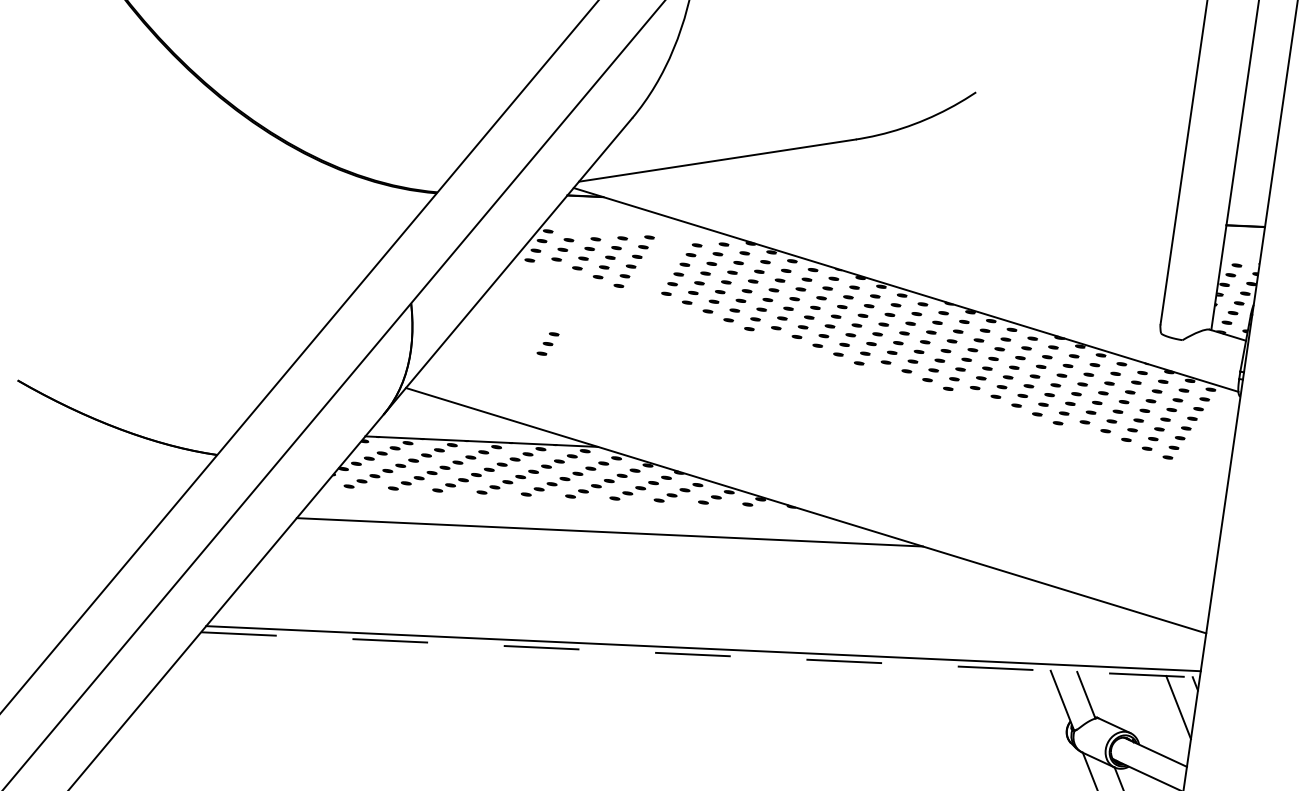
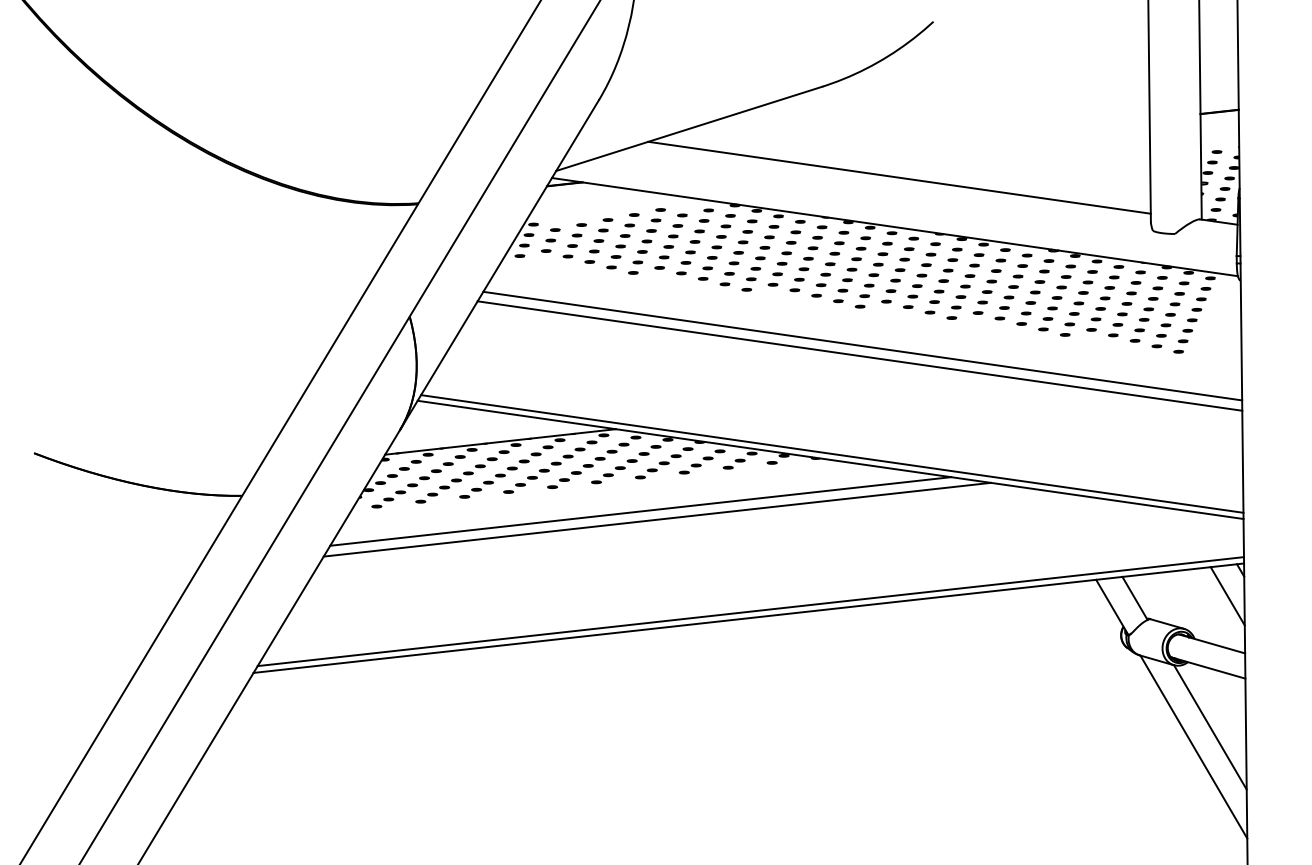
line: (918, 241) -> (899, 177), added
part: (657, 265) -> (646, 241), added
part: (547, 343) -> (550, 335), removed
line: (855, 402) -> (862, 345), added
line: (850, 411) -> (859, 355), added
line: (808, 504) -> (832, 453), added
line: (625, 542) -> (657, 519), added
line: (701, 655) -> (749, 618), dashed -> solid

